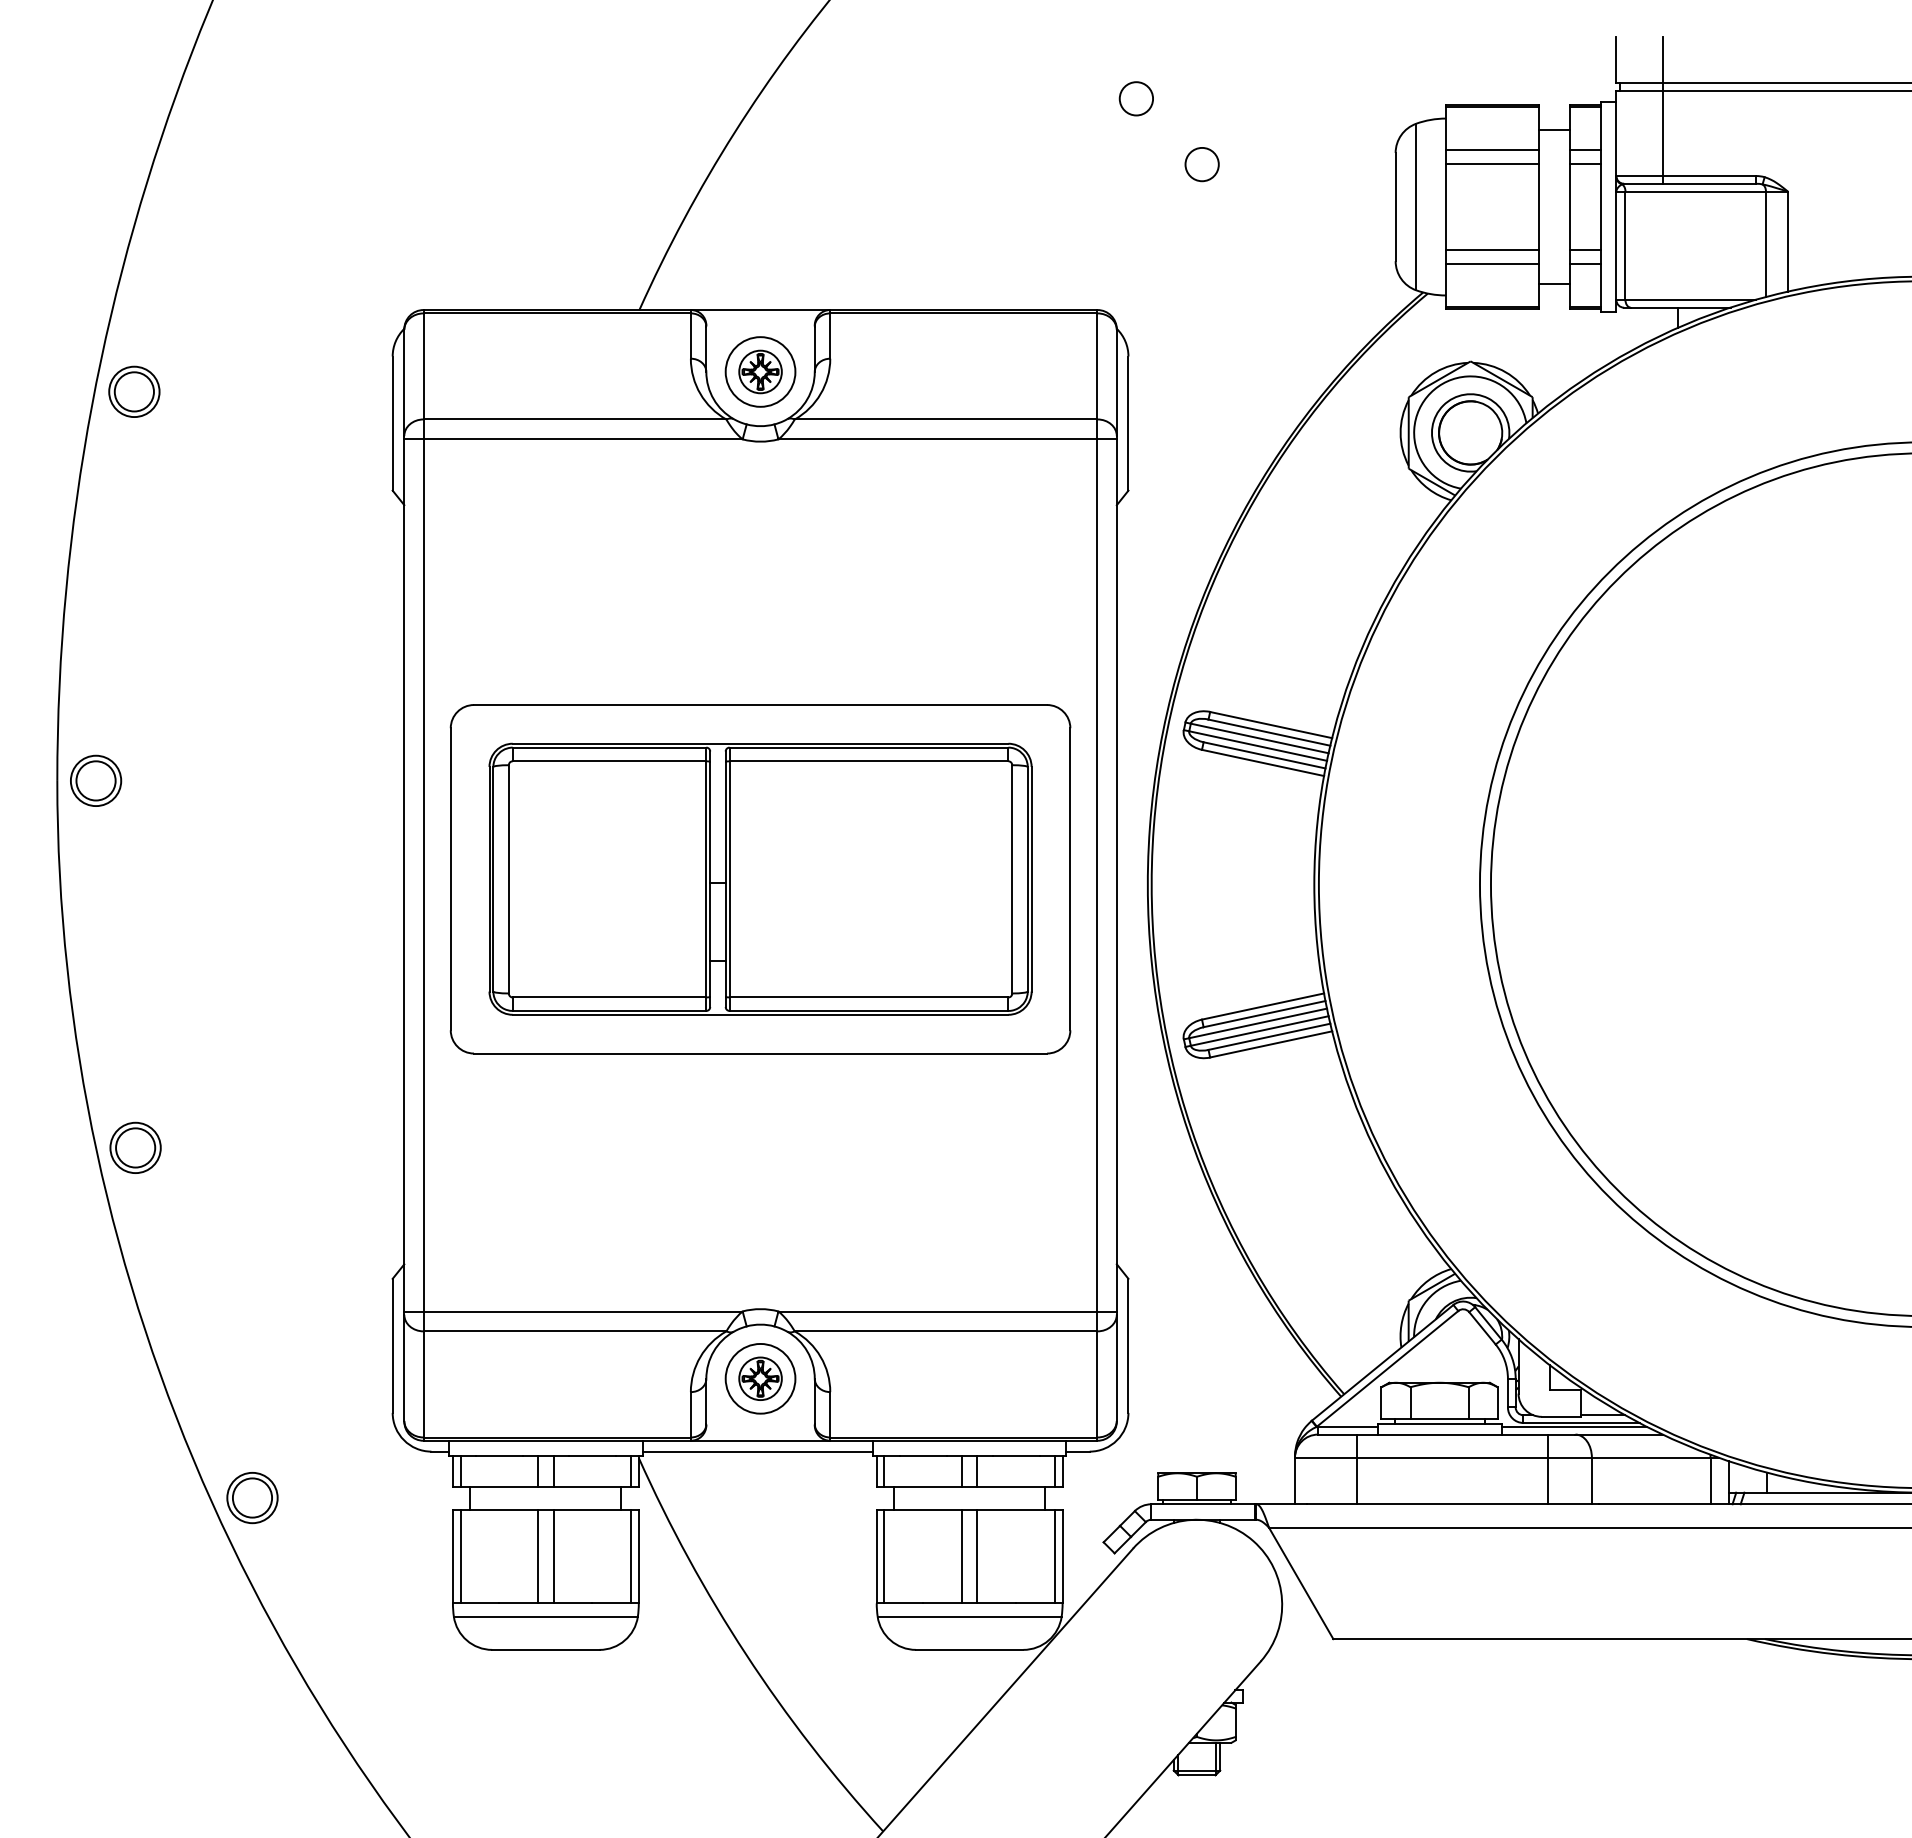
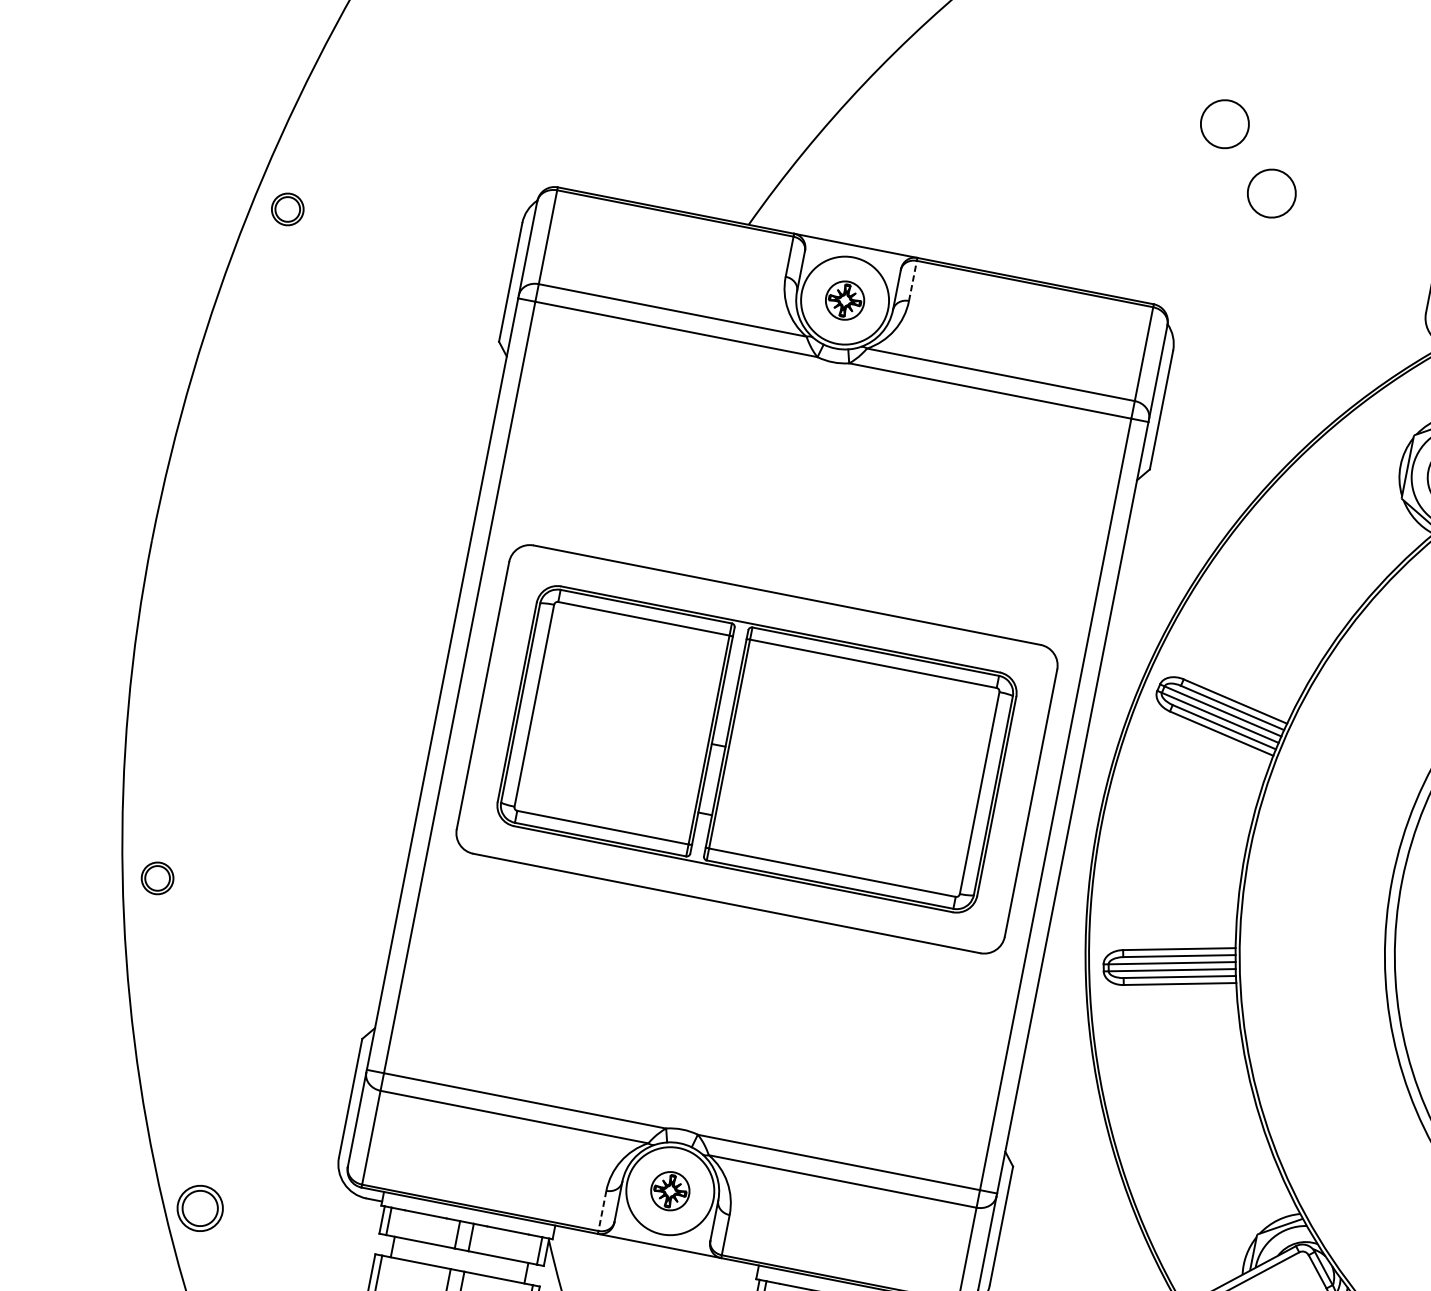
circle: (1136, 98) -> (1225, 123), size x1.6
circle: (1201, 164) -> (1271, 193), size x1.6
line: (830, 336) -> (913, 281), solid -> dashed
circle: (760, 371) -> (845, 300), size x1.4
part: (134, 391) -> (287, 209), size x0.7
part: (96, 780) -> (186, 546), removed
part: (135, 1147) -> (157, 878), size x0.7
circle: (760, 1378) -> (670, 1190), size x1.4
line: (690, 1414) -> (602, 1210), solid -> dashed
line: (757, 1451) -> (655, 1254), removed

